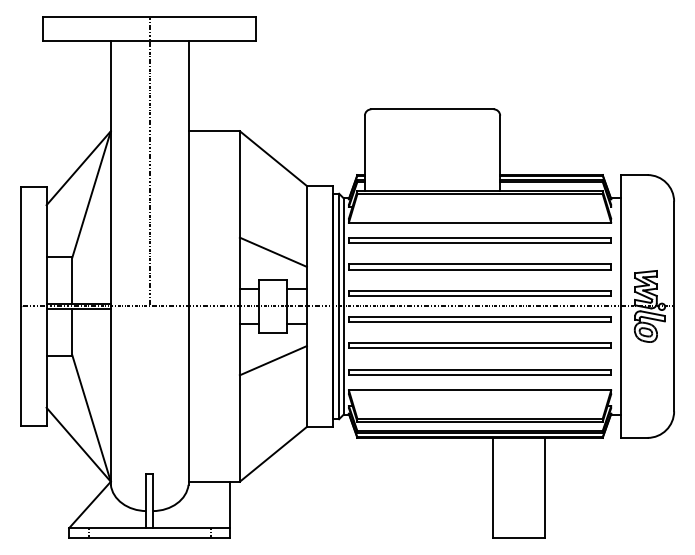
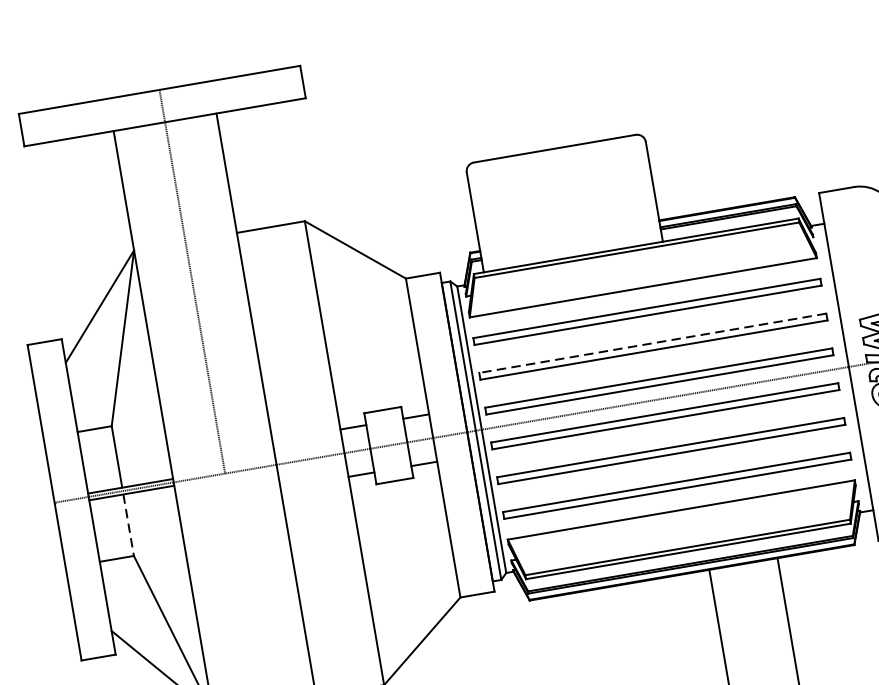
line: (272, 251) -> (375, 373), removed
line: (479, 264) -> (652, 343), solid -> dashed
line: (72, 332) -> (128, 525), solid -> dashed
line: (272, 360) -> (399, 517), removed

